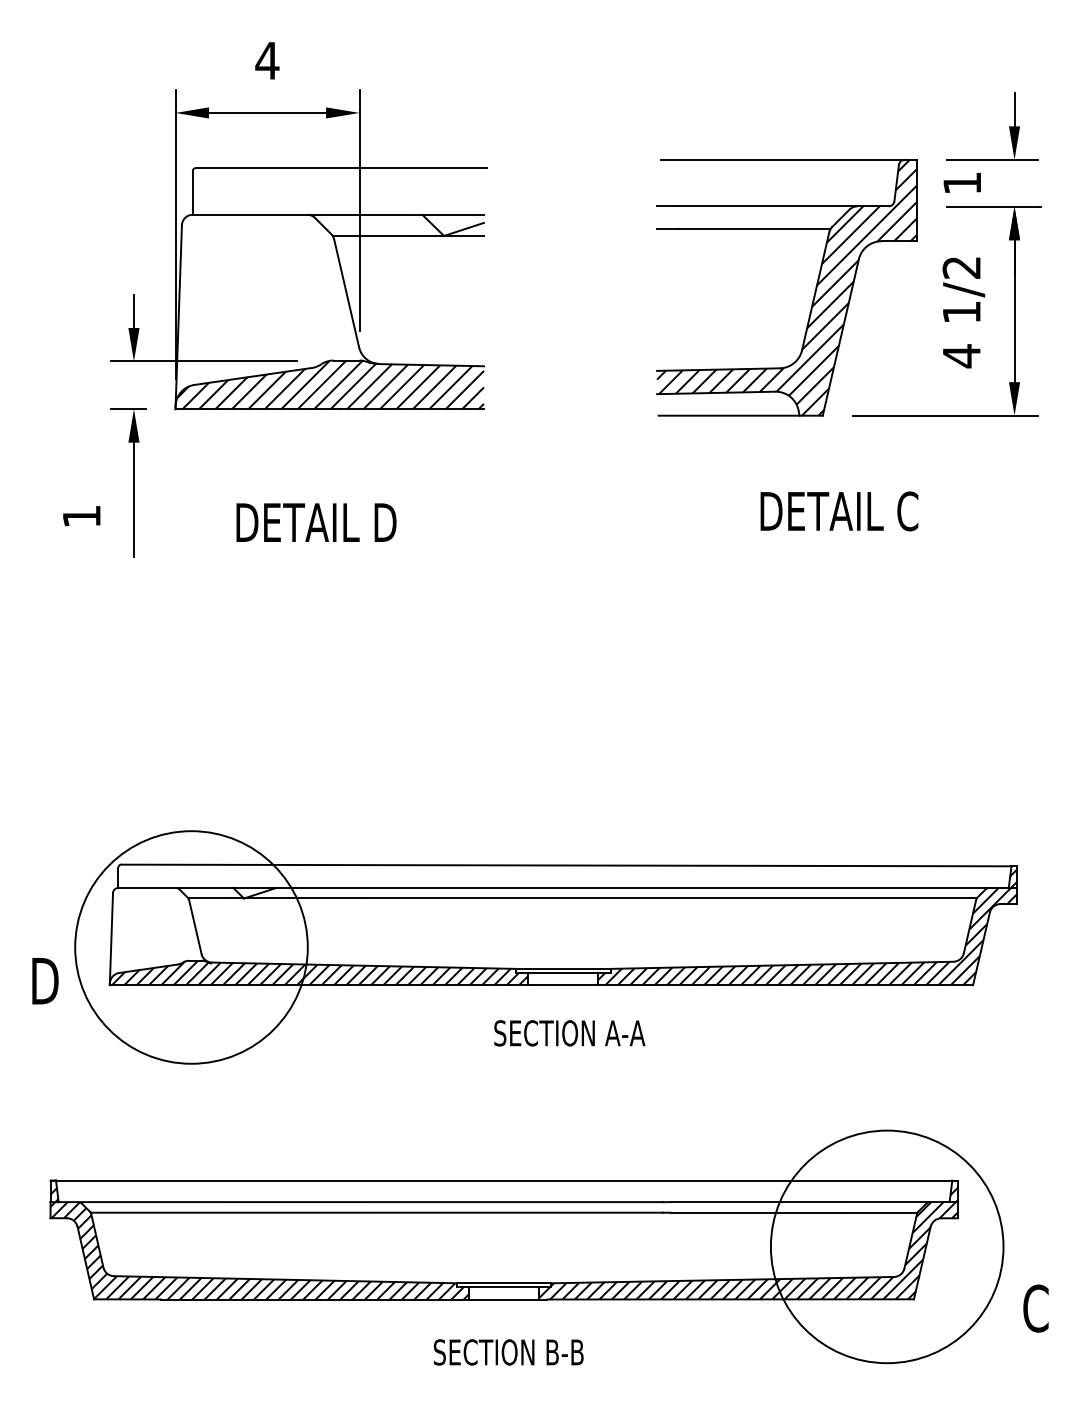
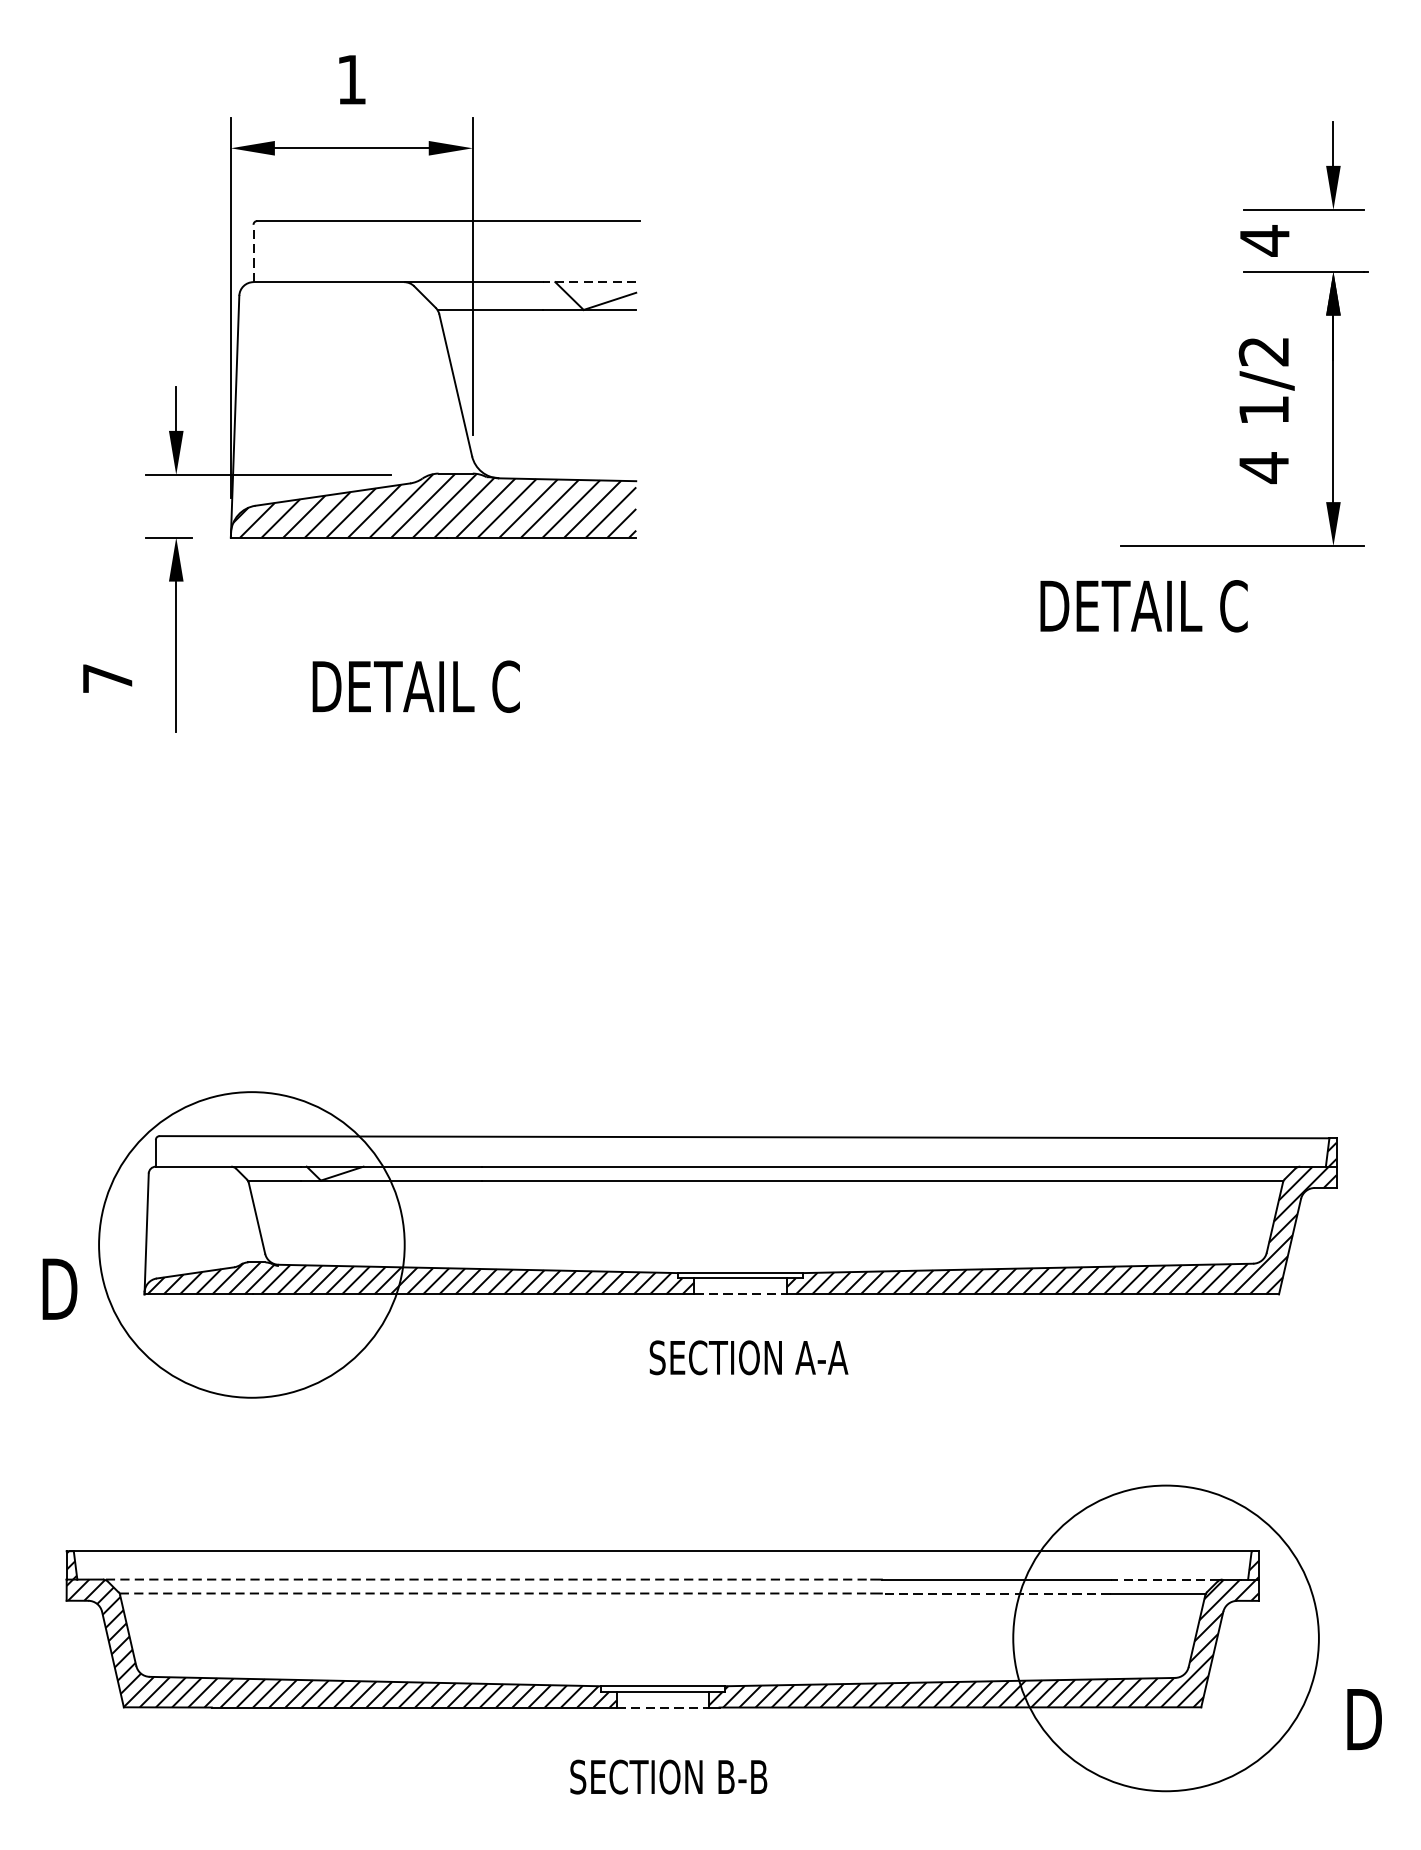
text: (267, 60) -> (351, 79), 4 -> 1
text: (961, 183) -> (1263, 241), 1 -> 4
line: (192, 193) -> (253, 254), solid -> dashed
line: (448, 214) -> (589, 281), solid -> dashed
part: (813, 295) -> (1069, 388), removed
text: (839, 511) -> (1144, 606), moved
text: (81, 516) -> (107, 678), 1 -> 7
text: (316, 522) -> (416, 686), DETAIL D -> DETAIL C
line: (563, 985) -> (740, 1294), solid -> dashed
line: (372, 1202) -> (489, 1580), solid -> dashed
line: (885, 1202) -> (1163, 1580), solid -> dashed
line: (376, 1212) -> (494, 1593), solid -> dashed
line: (757, 1212) -> (995, 1593), solid -> dashed
line: (504, 1299) -> (663, 1707), solid -> dashed
text: (1037, 1308) -> (1363, 1719), C -> D

